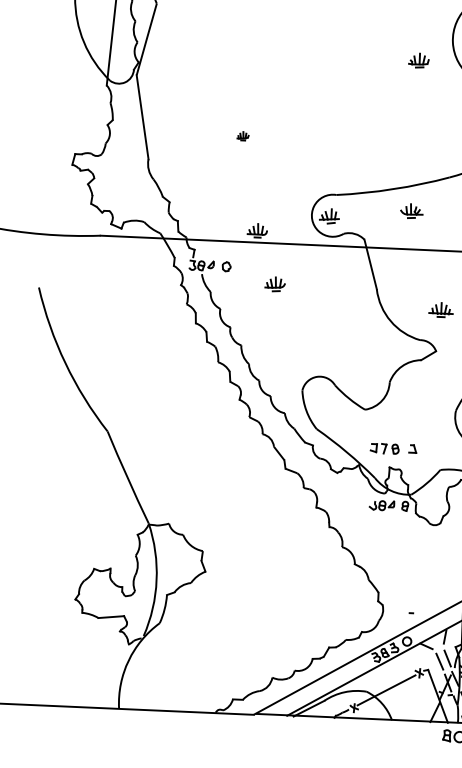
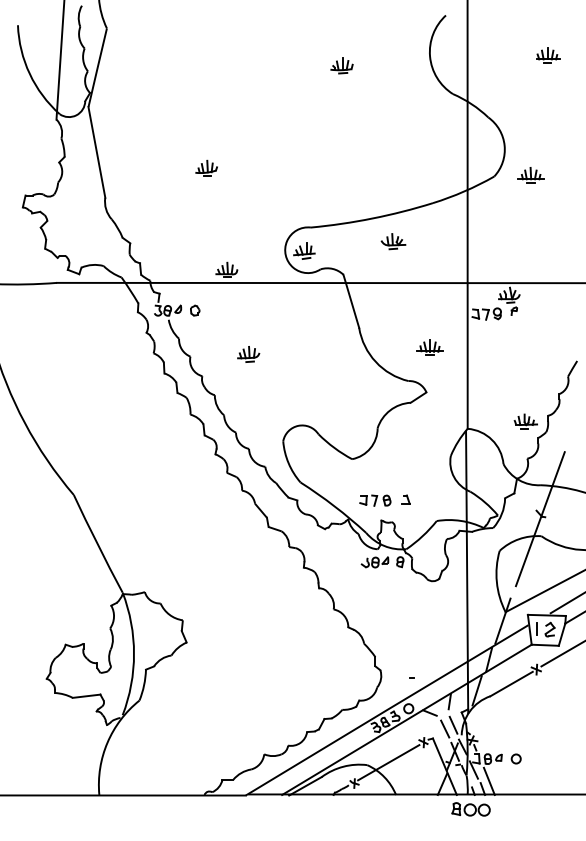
part: (418, 60) -> (341, 65), moved
part: (242, 135) -> (206, 167), size x1.67
part: (275, 284) -> (248, 354), moved

